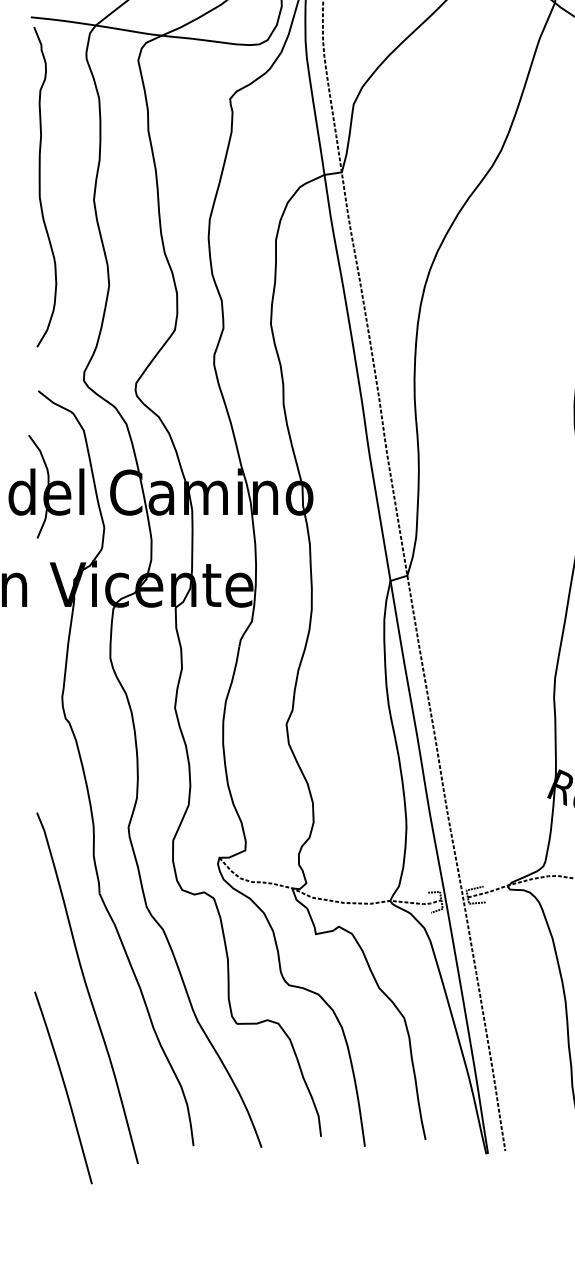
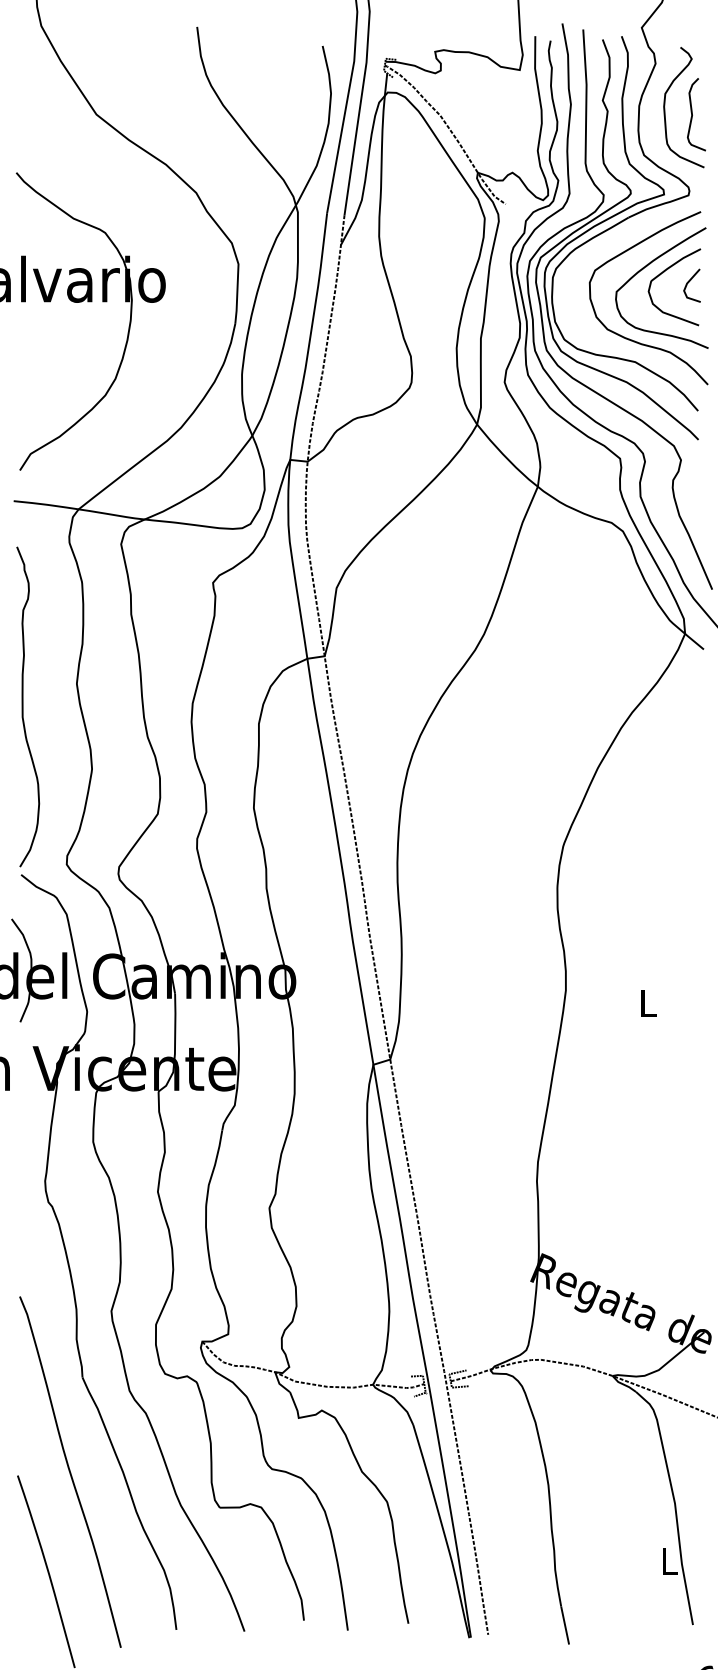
curve: (40, 186) -> (23, 706), moved

